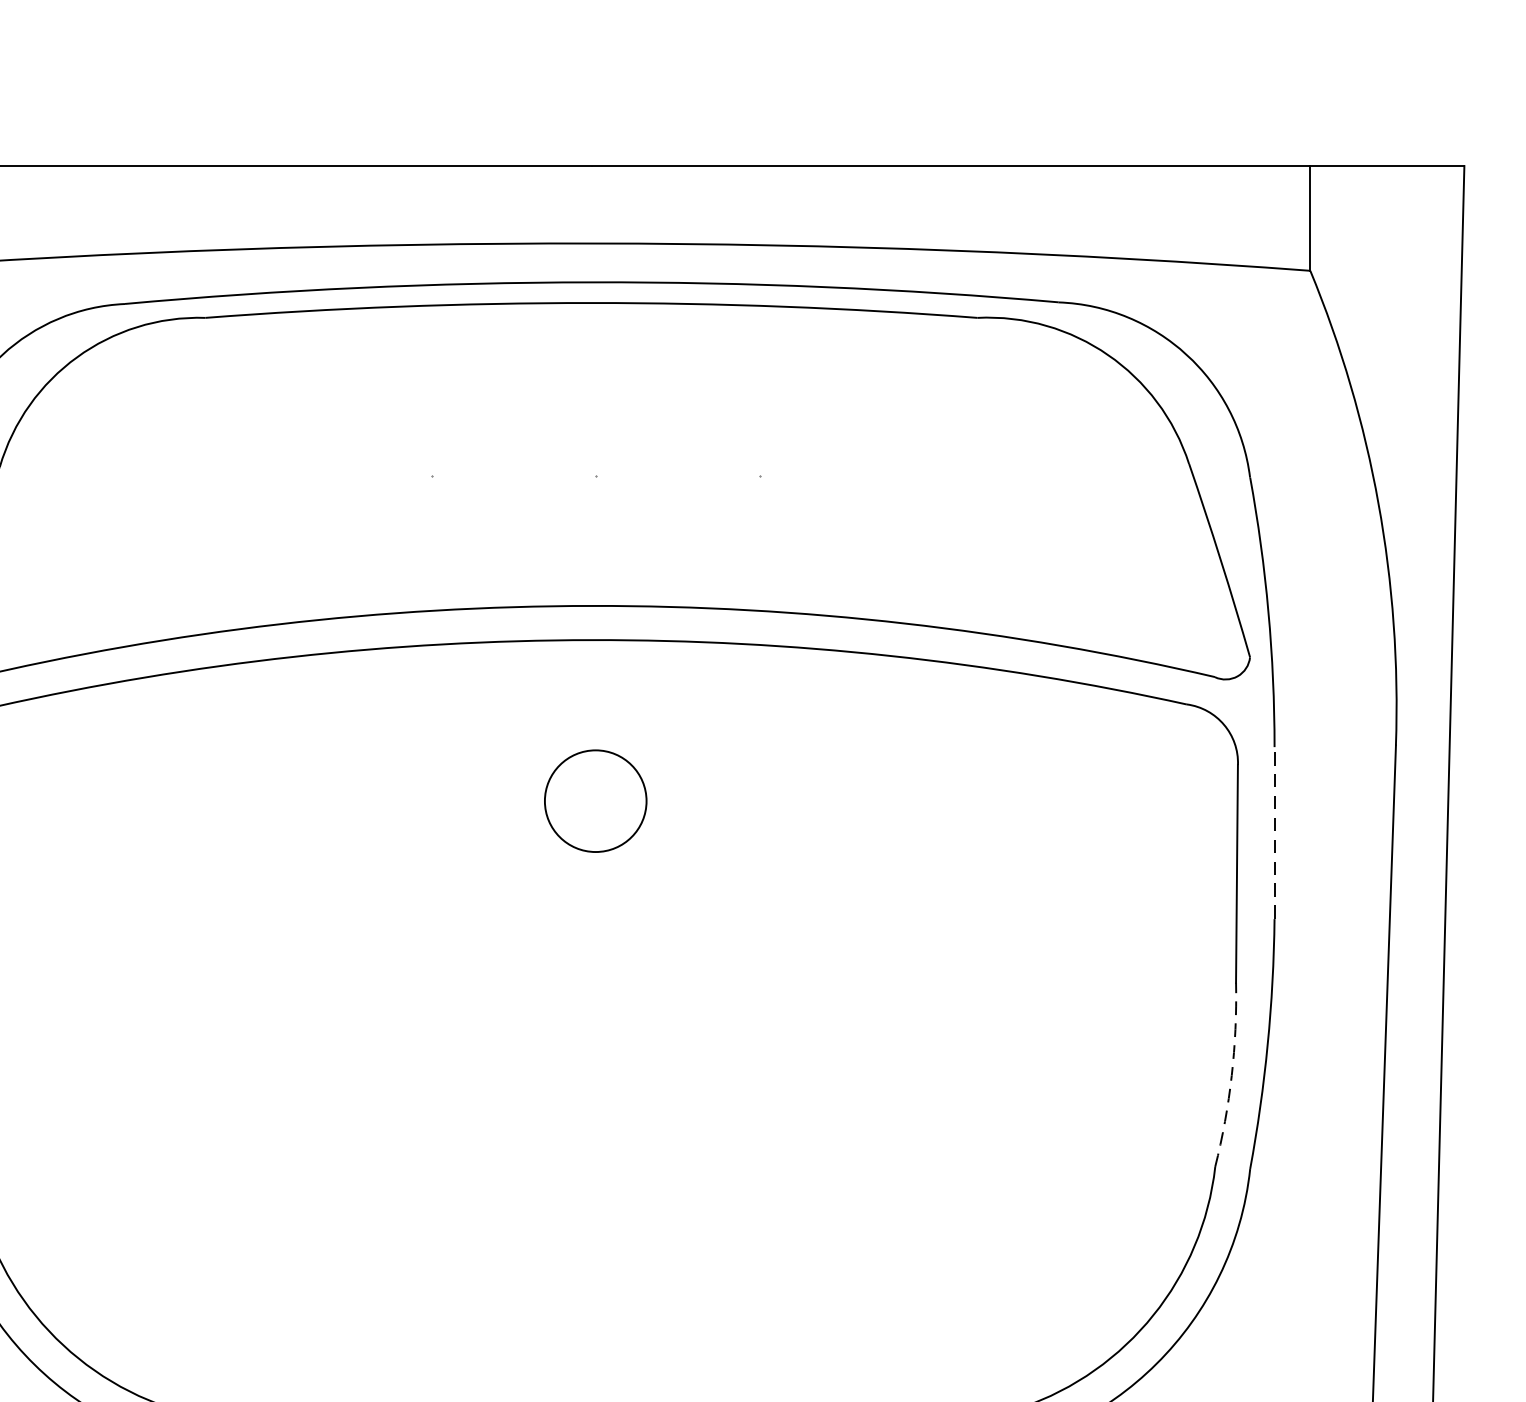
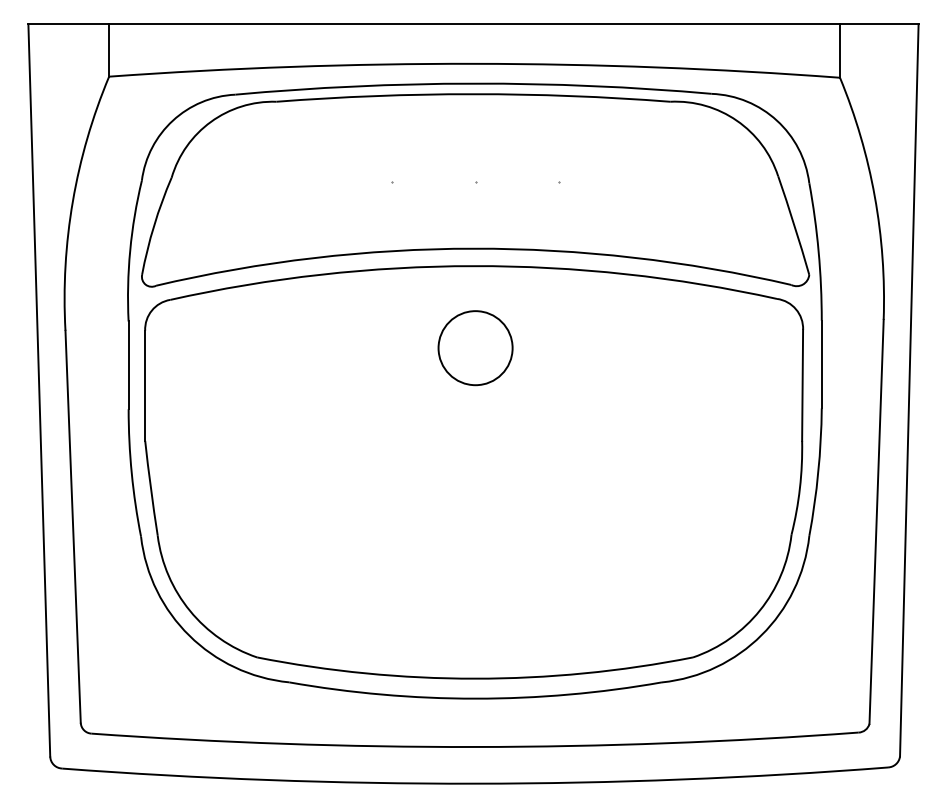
circle: (595, 801) -> (475, 348), size x1.43
line: (1274, 833) -> (821, 364), dashed -> solid
arc: (1230, 1076) -> (799, 488), dashed -> solid

